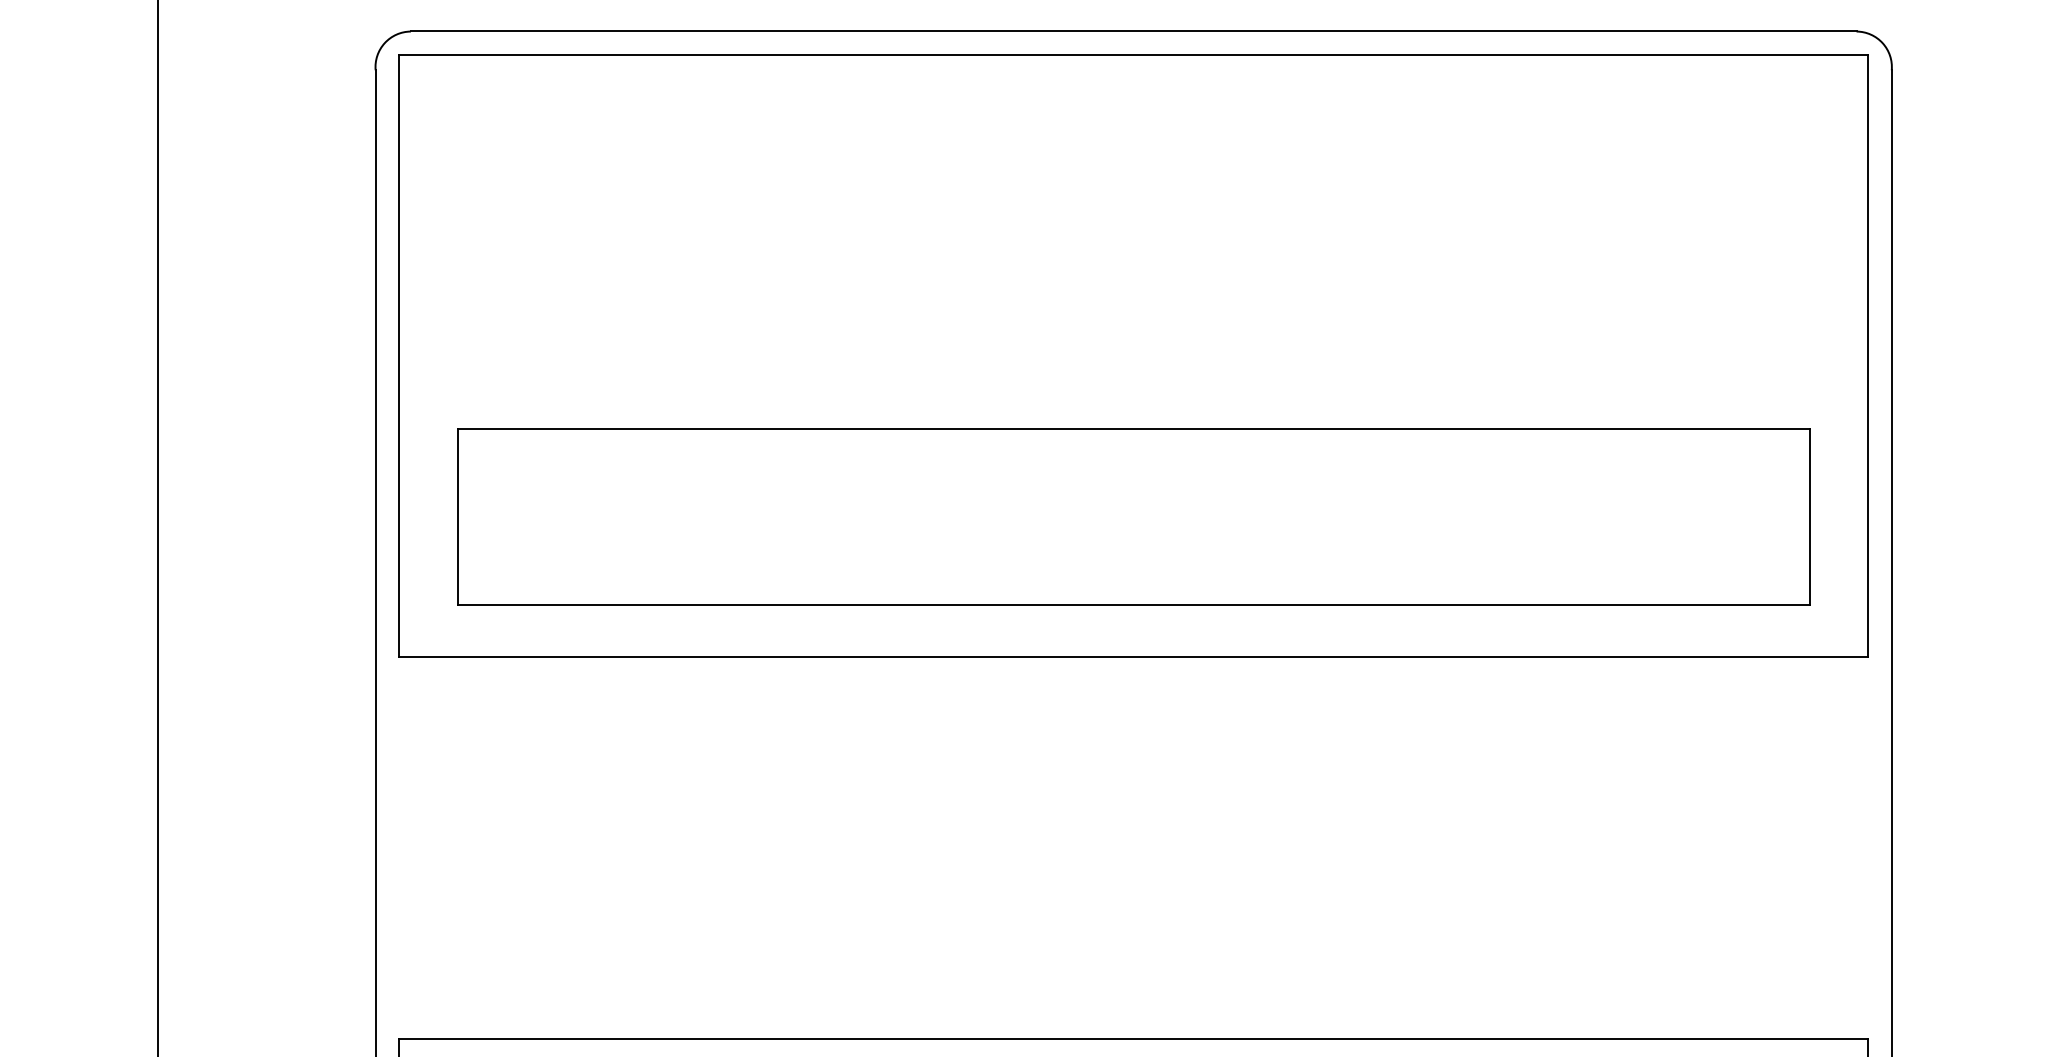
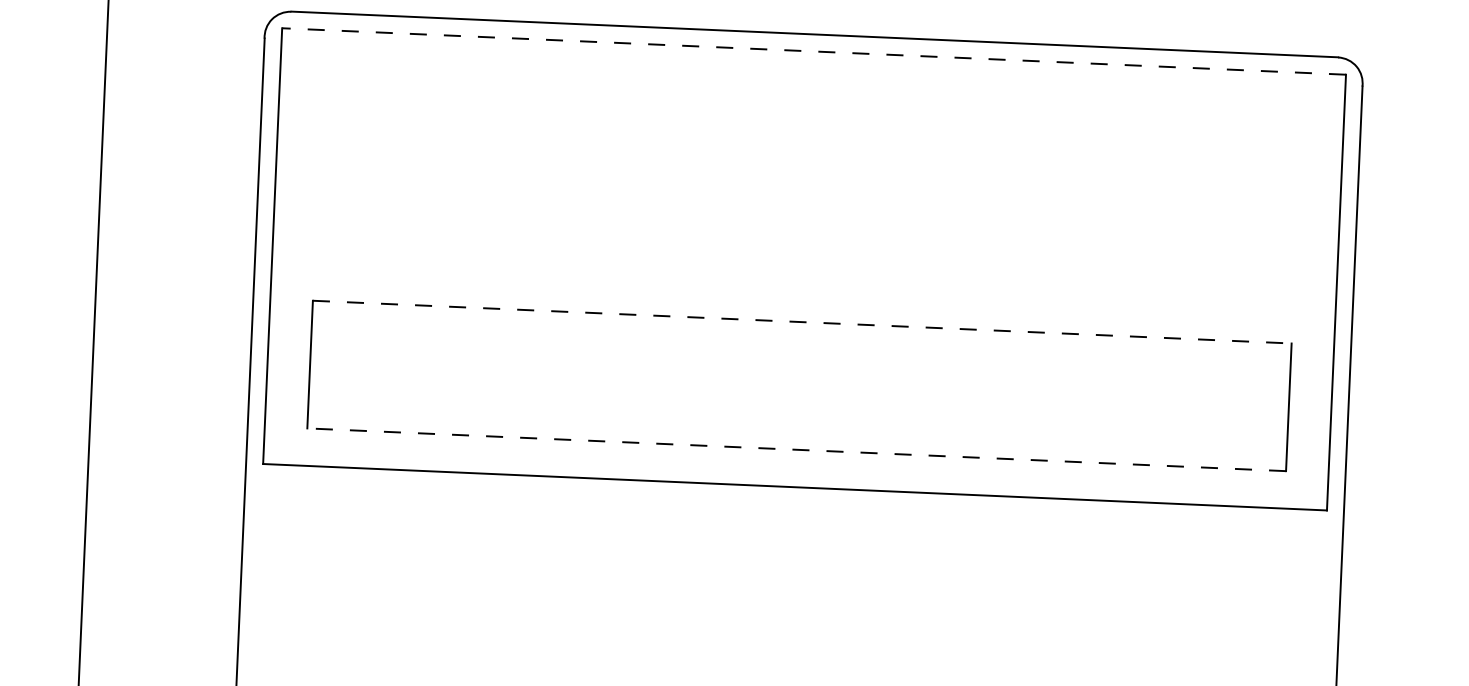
line: (1133, 54) -> (813, 51), solid -> dashed
line: (1133, 428) -> (802, 322), solid -> dashed
line: (1133, 604) -> (796, 449), solid -> dashed

